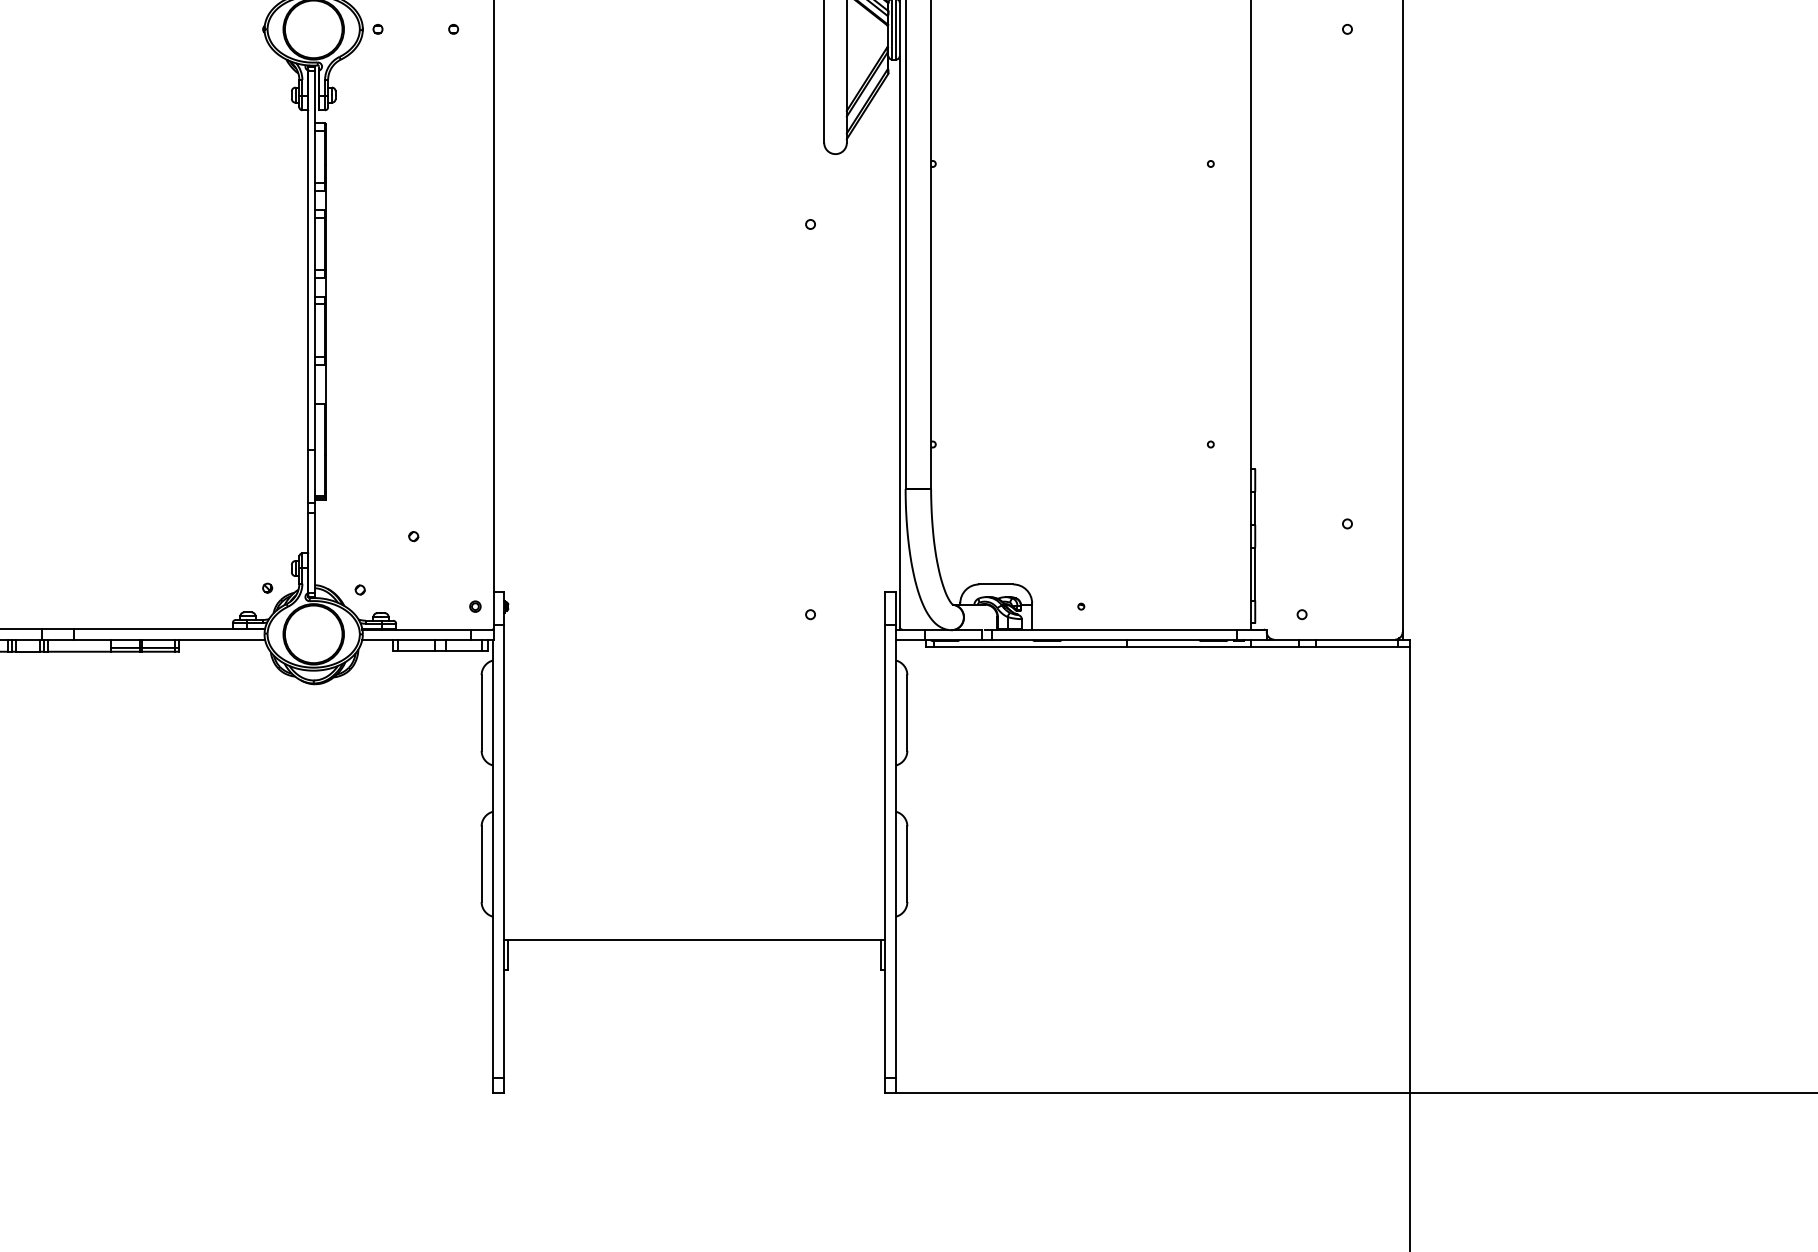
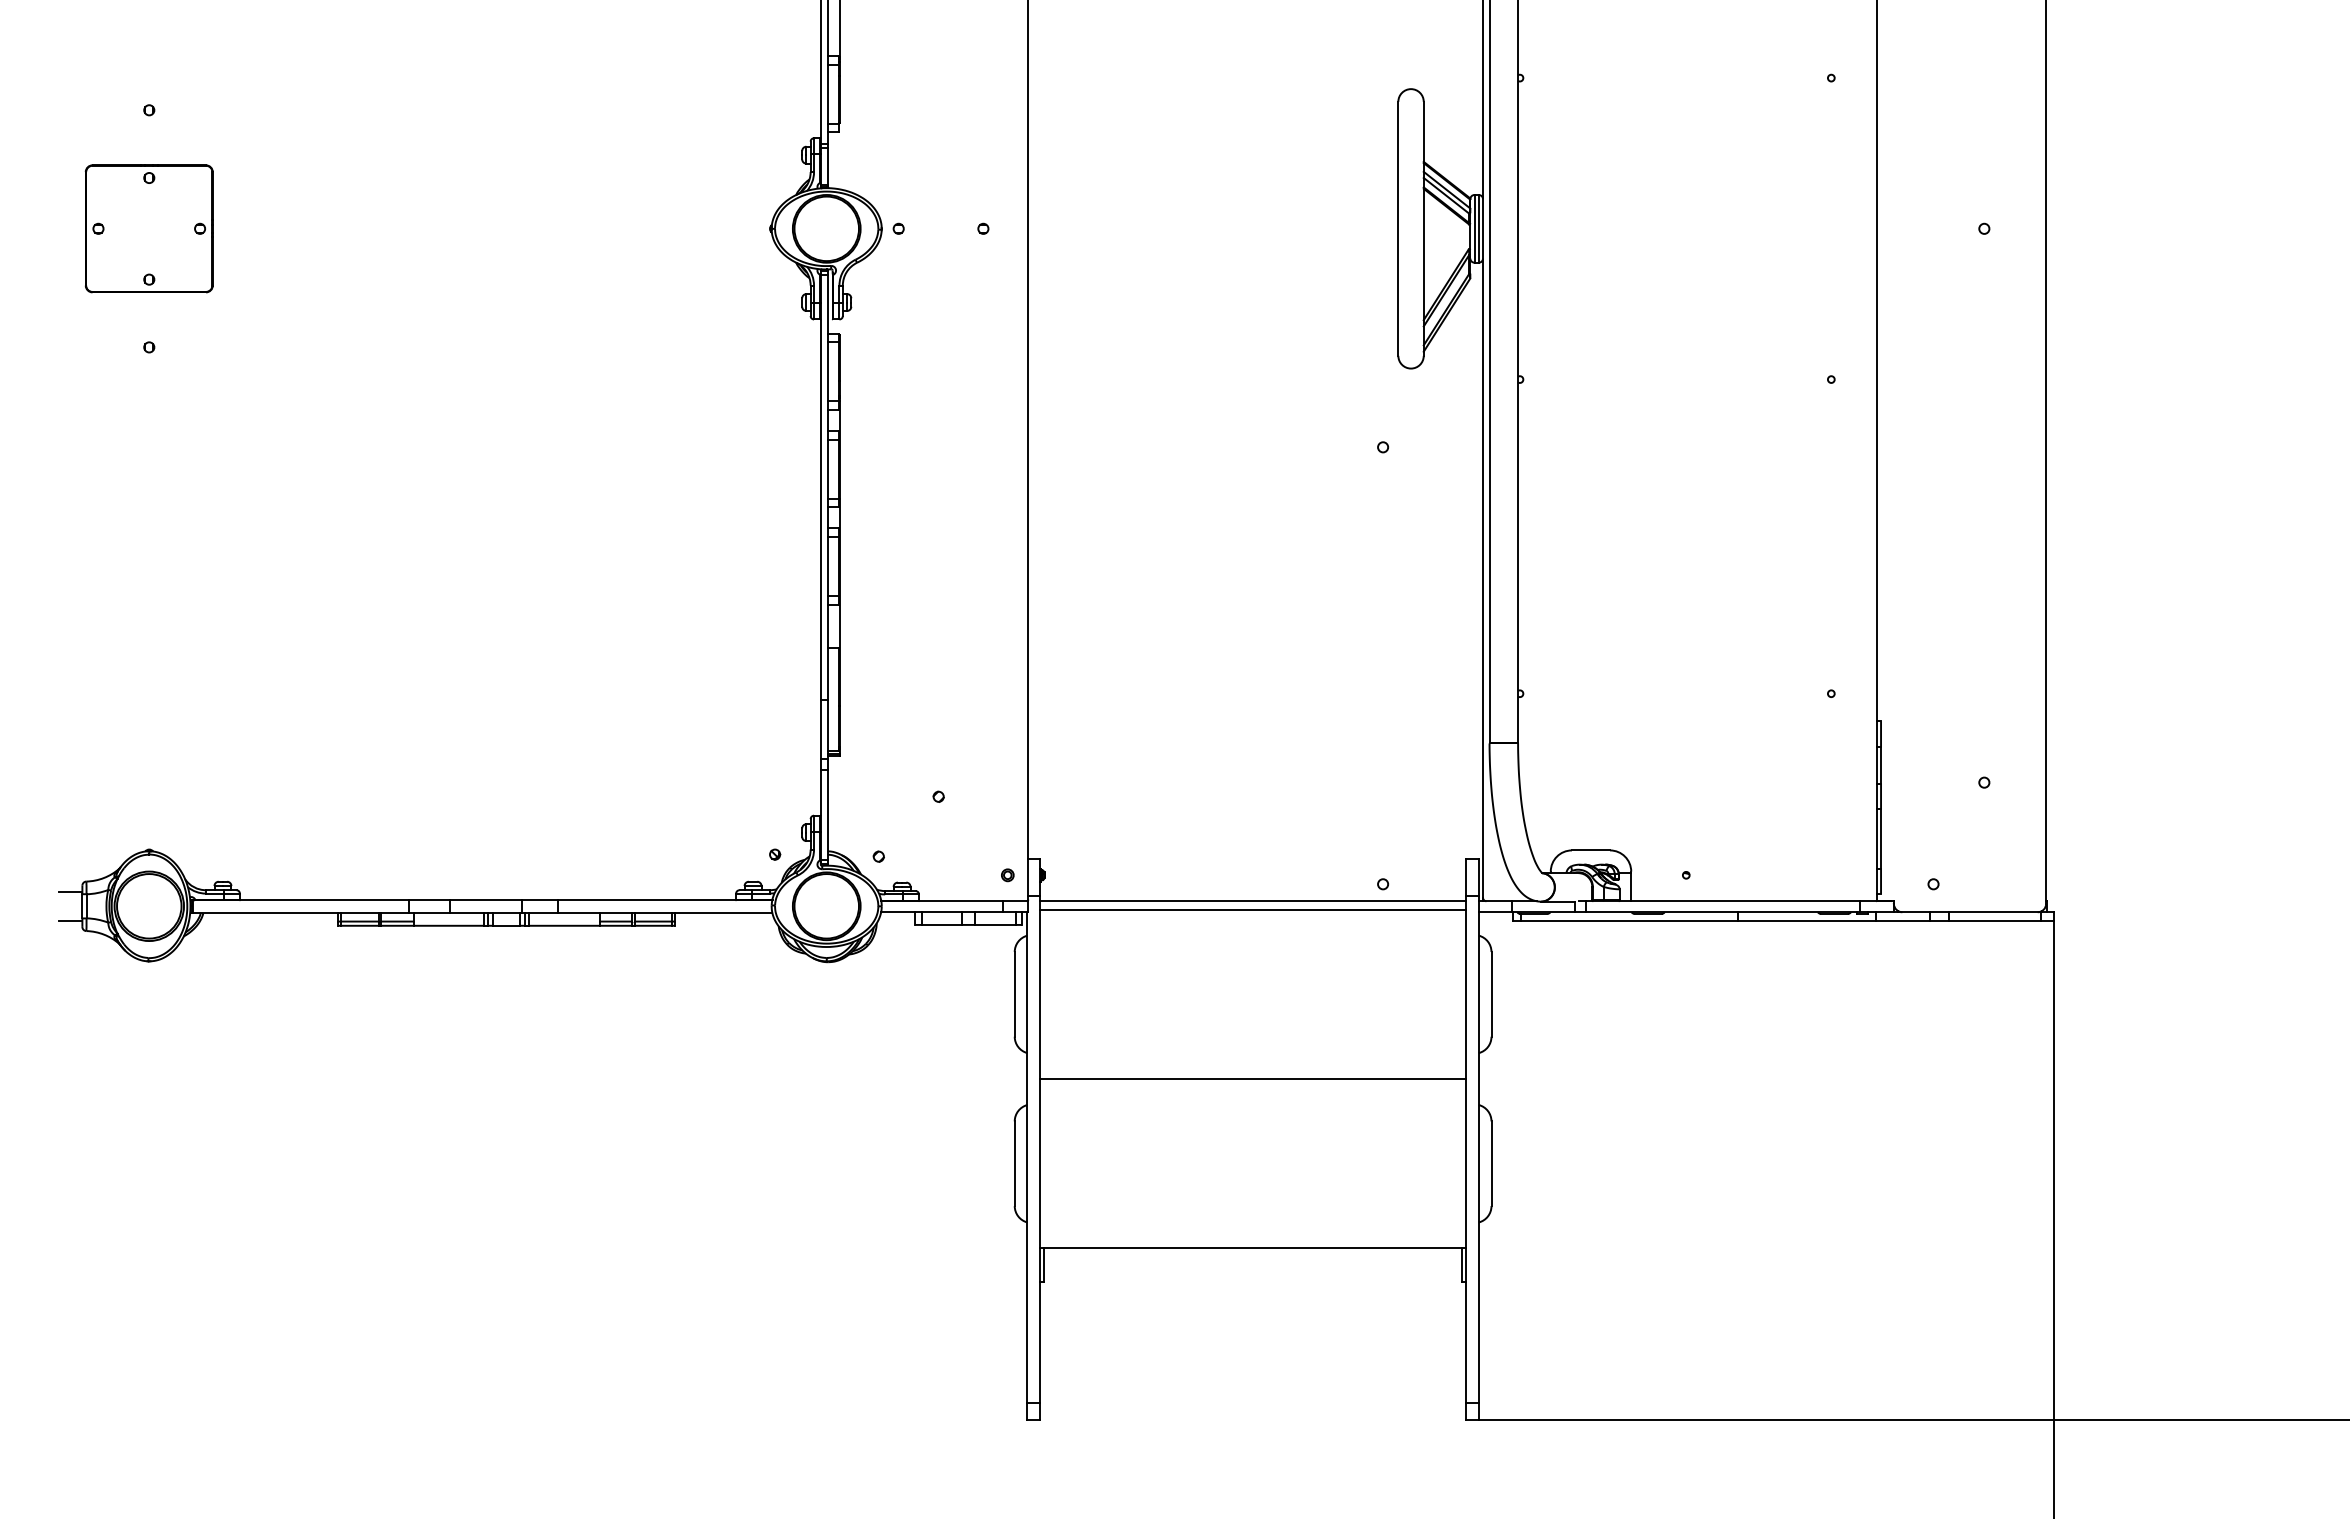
line: (694, 630) -> (1253, 901), added
line: (694, 637) -> (1253, 909), added
line: (694, 788) -> (1253, 1079), added

